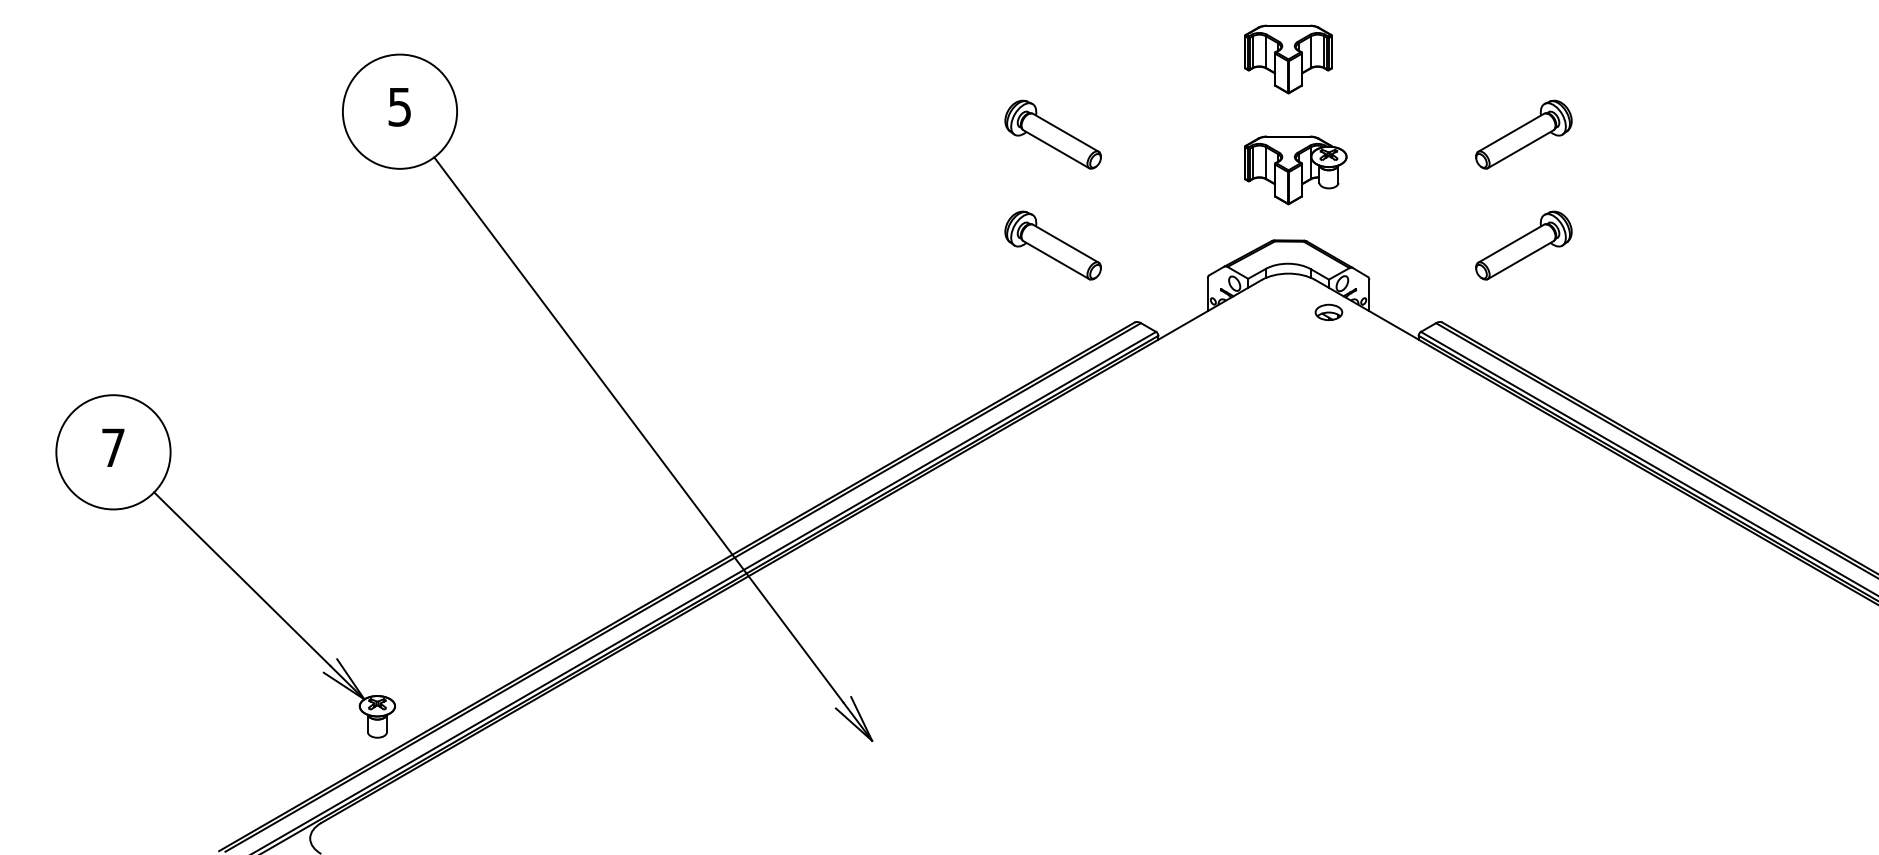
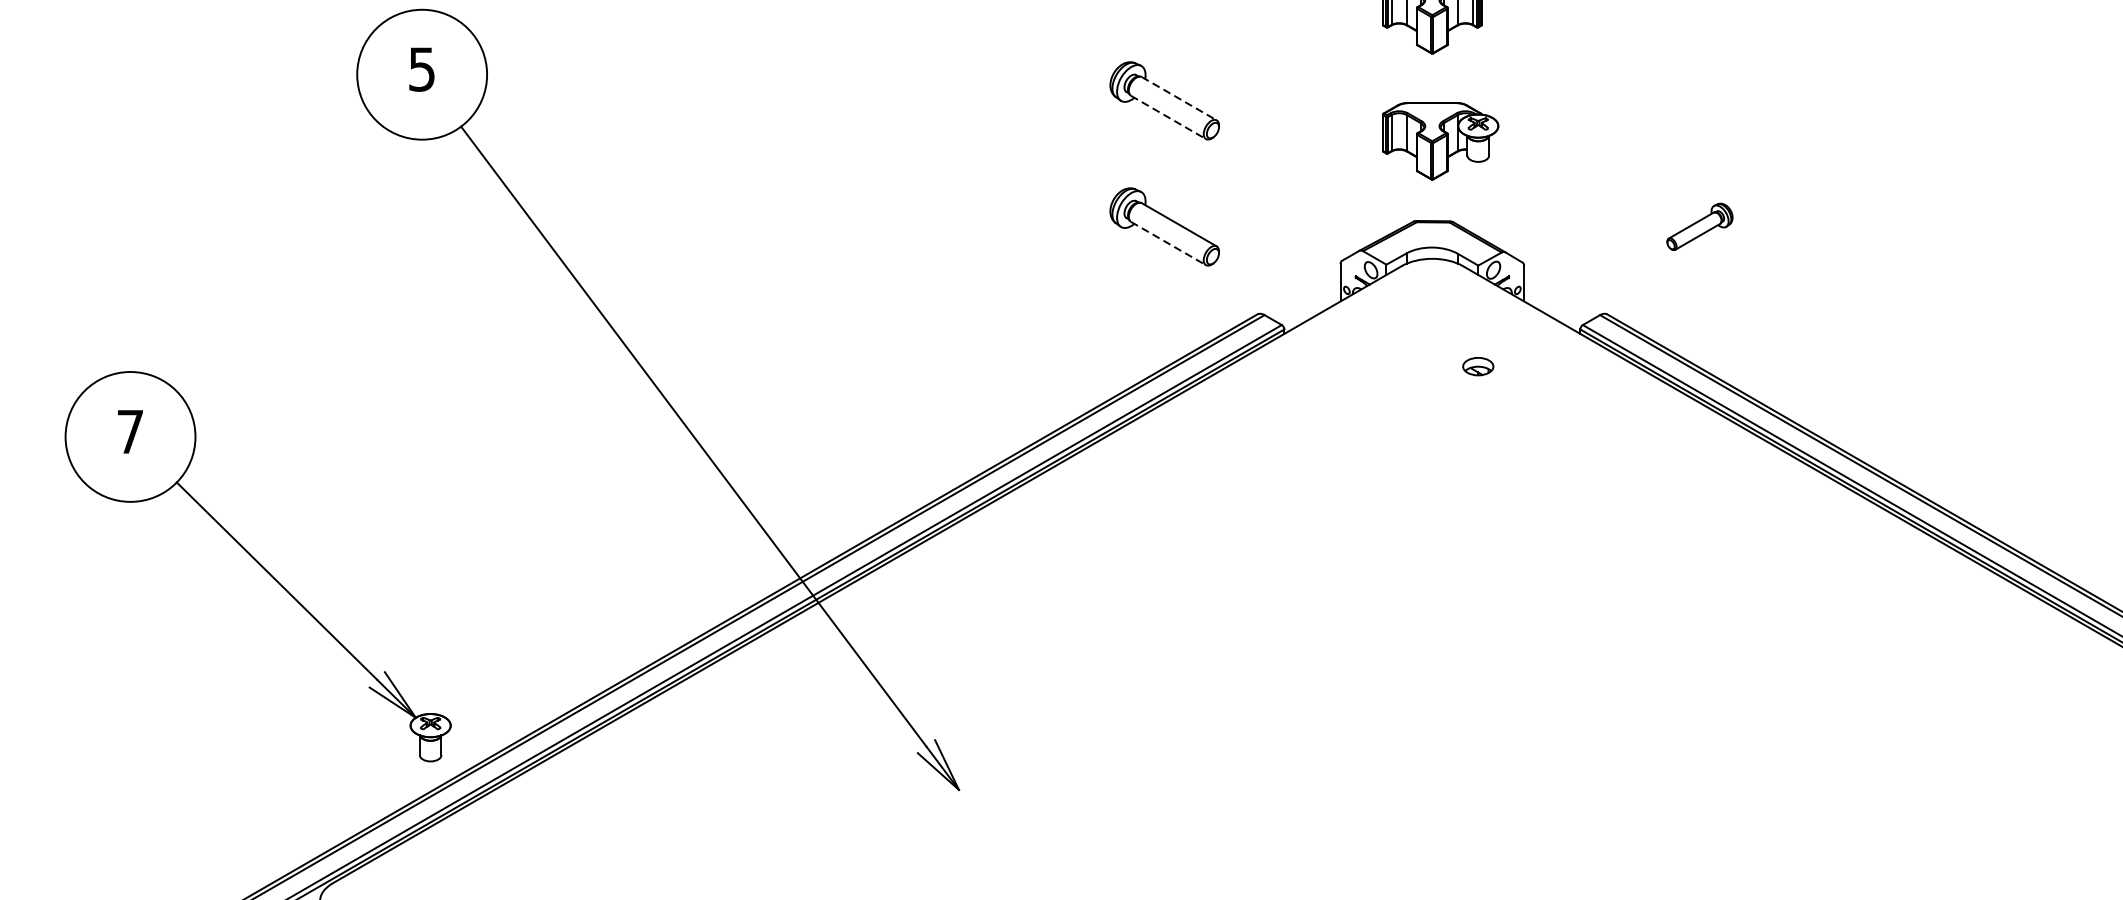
line: (1066, 133) -> (1179, 99), solid -> dashed
part: (1523, 134) -> (1699, 100), removed
line: (1056, 149) -> (1168, 117), solid -> dashed
part: (1523, 245) -> (1699, 226), size x0.6
line: (1056, 260) -> (1168, 243), solid -> dashed
part: (1328, 312) -> (1477, 366), moved
part: (225, 566) -> (257, 566), moved

